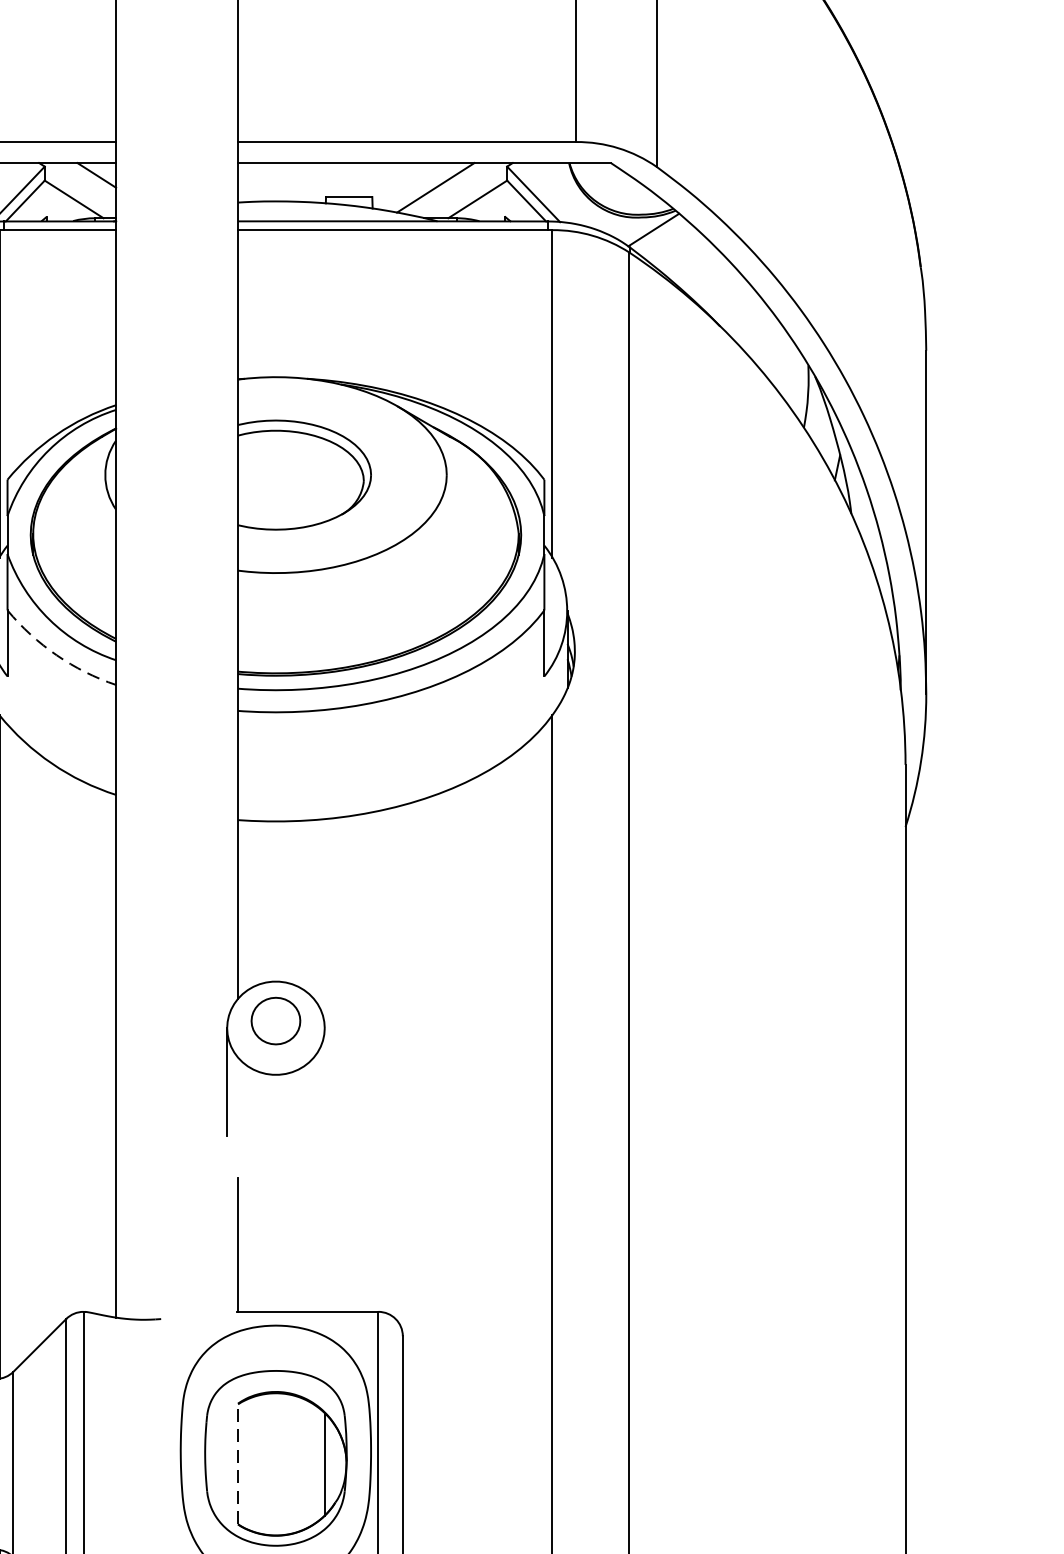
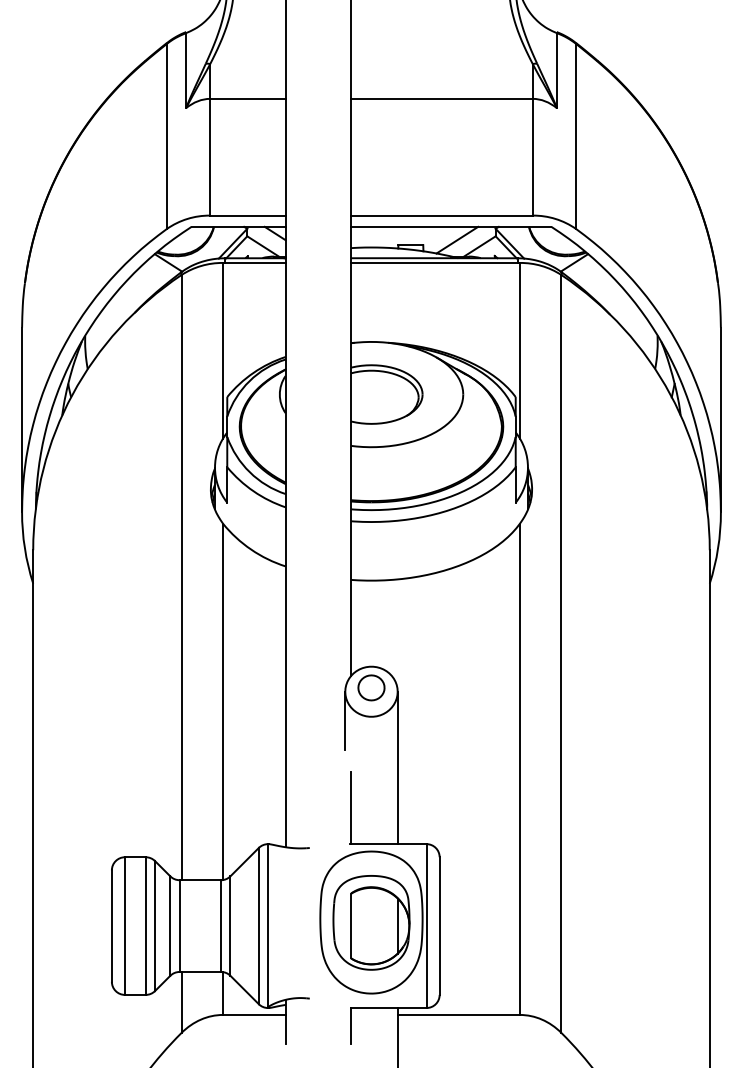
arc: (56, 655) -> (253, 491), dashed -> solid
line: (324, 1169) -> (397, 767), added
line: (238, 1463) -> (351, 925), dashed -> solid

